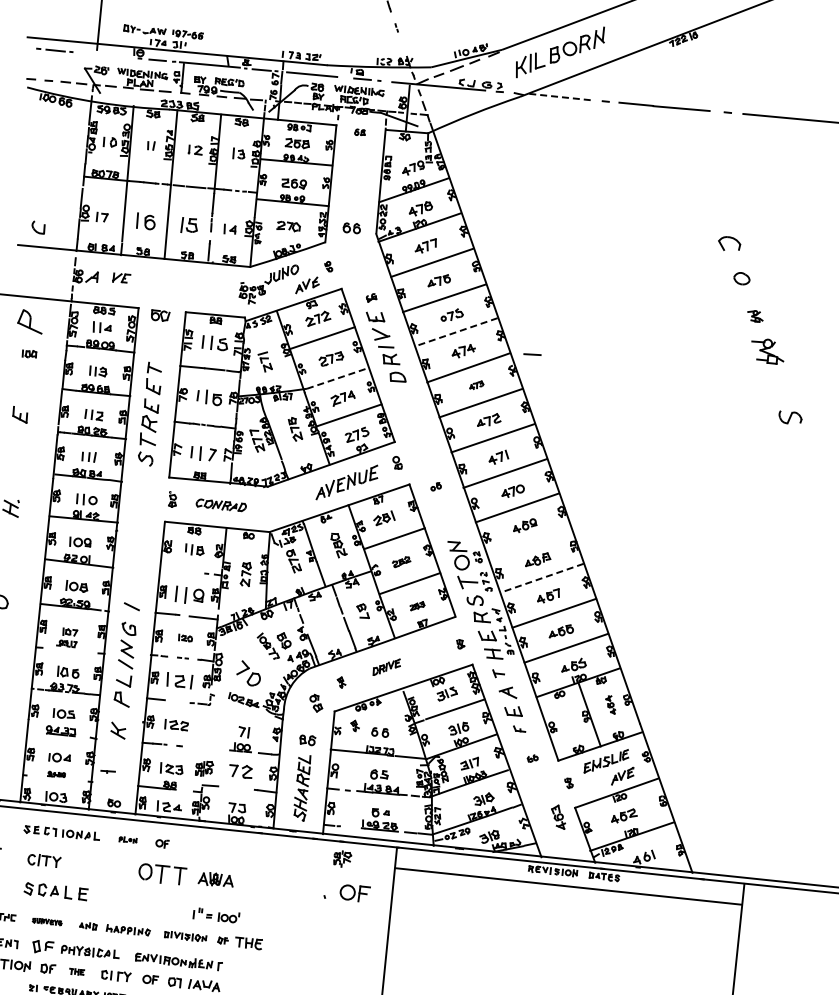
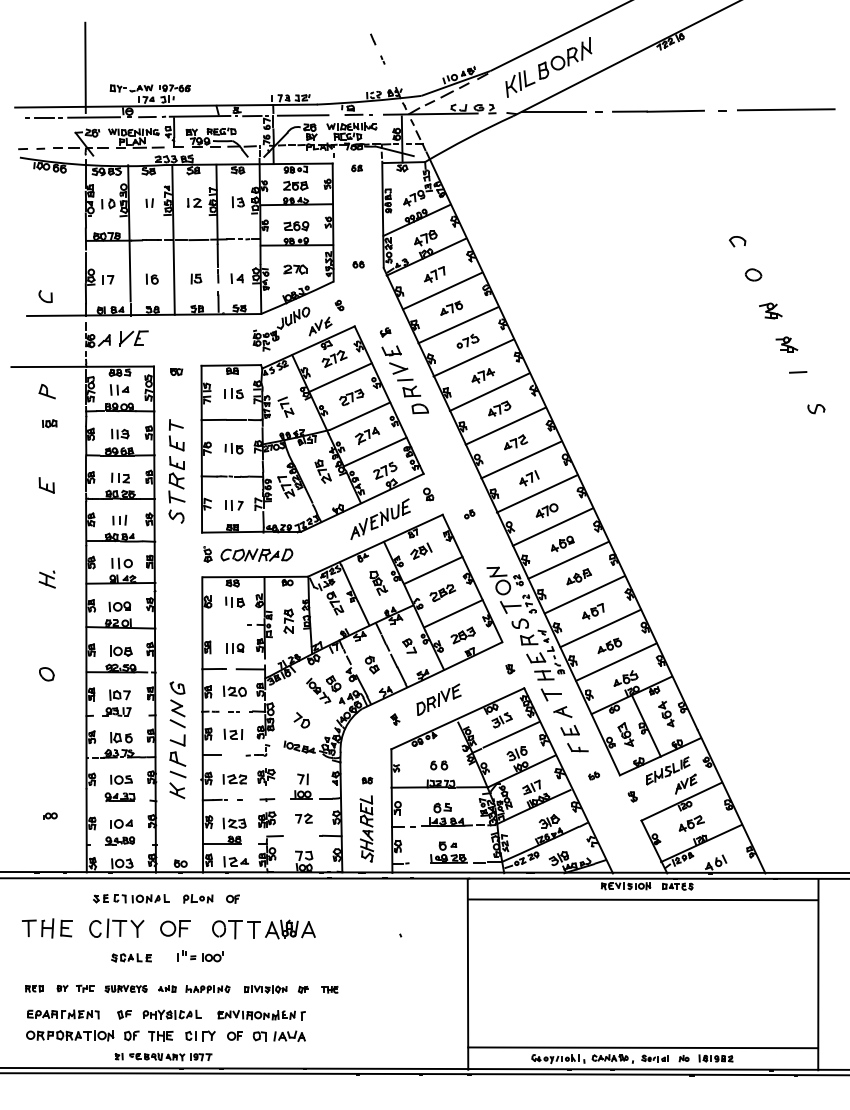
line: (105, 55) -> (94, 117), added
line: (560, 97) -> (553, 112), dashed -> solid
part: (145, 220) -> (151, 278), size x0.62
part: (189, 225) -> (196, 278), size x0.62
part: (351, 227) -> (358, 264), size x0.62
part: (729, 243) -> (737, 241), size x0.71
part: (121, 278) -> (133, 338), size x1.67
part: (160, 315) -> (176, 371), size x0.62
part: (755, 315) -> (770, 310), size x1.43
part: (29, 321) -> (46, 391), size x0.62
line: (455, 332) -> (473, 358), dashed -> solid
part: (214, 342) -> (233, 393), size x0.71
part: (767, 350) -> (786, 344), size x0.62
line: (532, 354) -> (798, 372), moved
line: (338, 378) -> (360, 416), dashed -> solid
part: (476, 385) -> (499, 408), size x1.67
part: (209, 397) -> (233, 448), size x0.71
part: (790, 418) -> (816, 409), size x0.71
part: (204, 453) -> (234, 505), size x0.71
part: (220, 504) -> (256, 554), size x1.43
line: (529, 541) -> (568, 559), added
part: (401, 562) -> (442, 593), size x1.43
line: (541, 577) -> (584, 594), dashed -> solid
part: (190, 595) -> (235, 648), size x0.62
line: (131, 606) -> (177, 774), moved
part: (416, 606) -> (462, 635), size x1.67
part: (67, 637) -> (116, 702), size x1.43
part: (185, 638) -> (234, 691), size x1.67
part: (386, 667) -> (438, 699), size x1.67
part: (248, 673) -> (301, 720), size x0.62
part: (497, 673) -> (550, 694), size x1.67
part: (179, 679) -> (233, 733), size x0.71
part: (316, 702) -> (372, 664), moved
part: (610, 704) -> (666, 713), size x1.43
part: (355, 725) -> (413, 761), removed
part: (519, 728) -> (577, 747), size x1.67
part: (307, 740) -> (367, 780), size x0.62
line: (108, 771) -> (267, 799), moved
part: (240, 771) -> (303, 818), size x0.71
part: (56, 774) -> (120, 840), size x1.67
part: (558, 816) -> (625, 734), moved
part: (128, 839) -> (198, 898), size x1.67
part: (342, 858) -> (266, 776), moved
part: (44, 859) -> (116, 927), size x1.67
part: (216, 879) -> (290, 929), size x1.43
part: (55, 891) -> (131, 957), size x0.62
part: (355, 893) -> (175, 928), moved
part: (216, 915) -> (200, 956), moved
part: (46, 921) -> (125, 988), size x1.43
part: (248, 943) -> (329, 989), size x0.62
part: (43, 946) -> (124, 1014), size x0.62
part: (76, 971) -> (160, 1035), size x1.67

